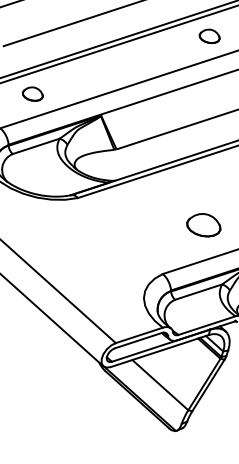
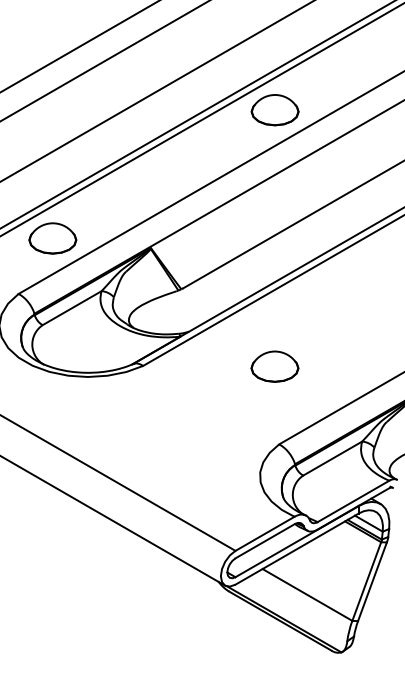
part: (209, 36) -> (274, 110), size x1.67
part: (32, 94) -> (52, 238), size x1.67
part: (203, 224) -> (274, 366), moved

